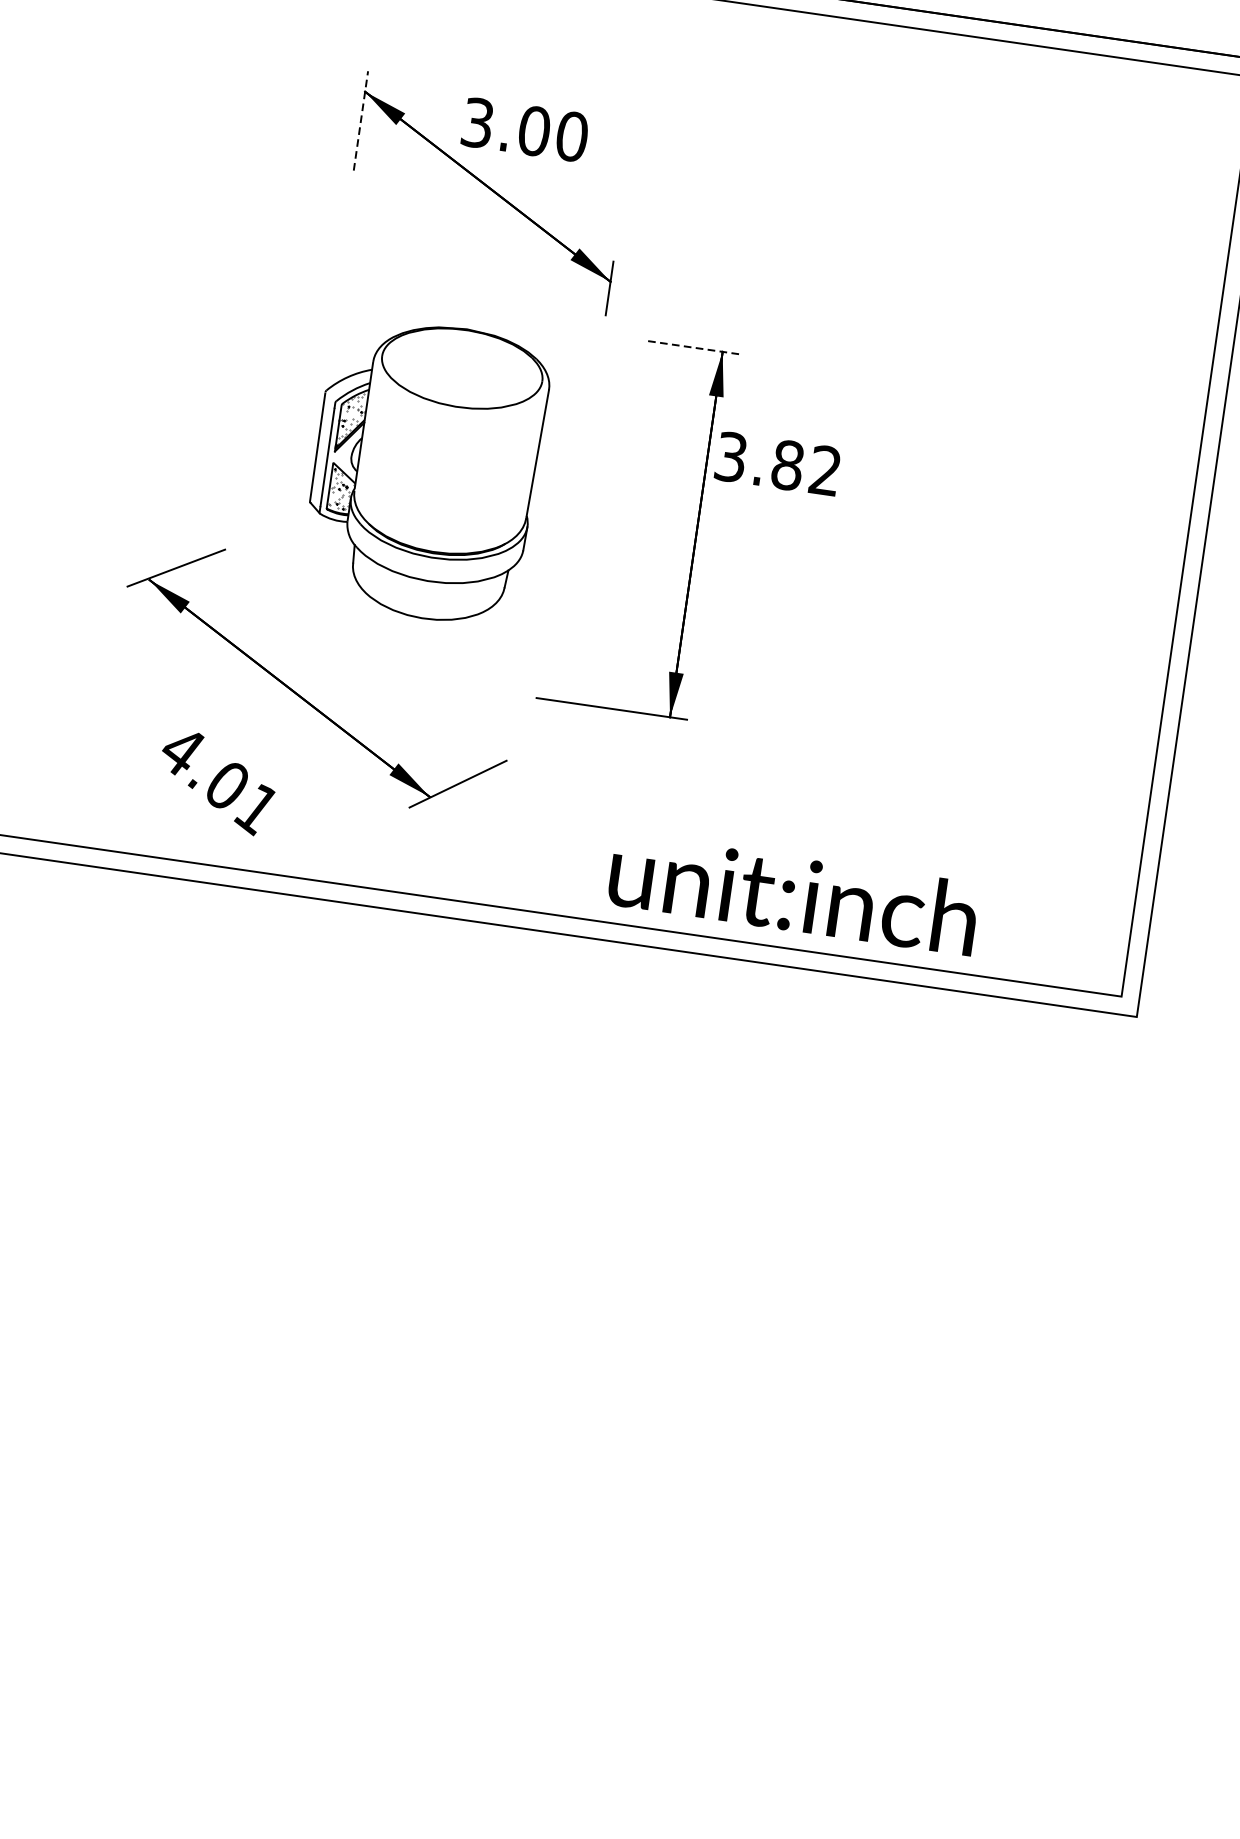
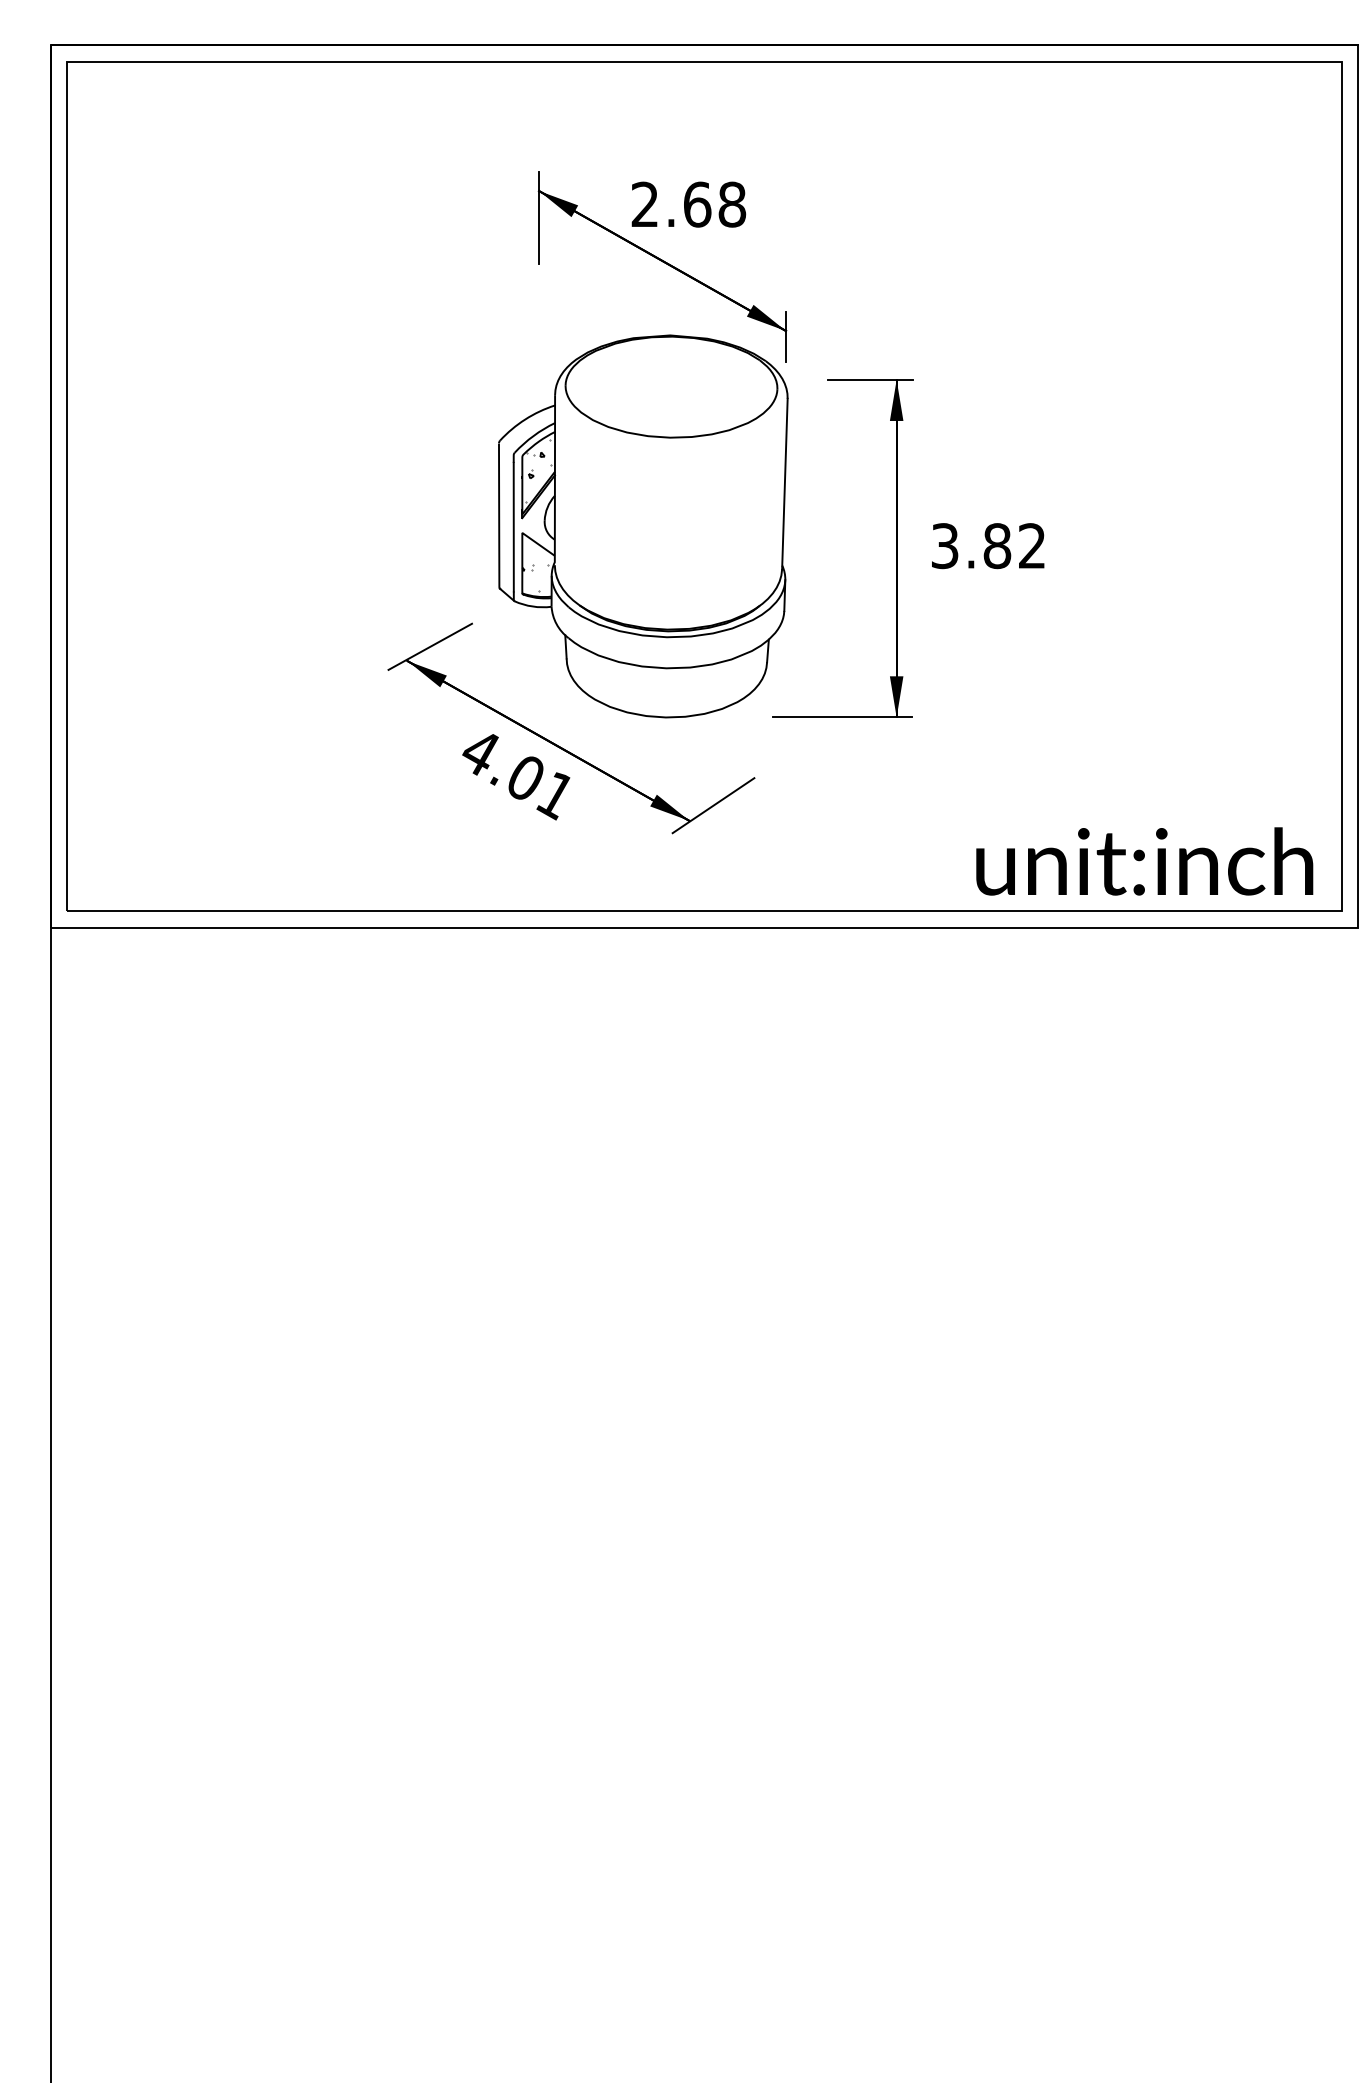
line: (361, 120) -> (539, 217), dashed -> solid
text: (524, 129) -> (688, 204), 3.00 -> 2.68
line: (694, 347) -> (870, 379), dashed -> solid
text: (778, 464) -> (988, 546), moved
part: (425, 471) -> (643, 526), size x1.43
text: (217, 783) -> (516, 777), moved
text: (793, 894) -> (1144, 861), moved

